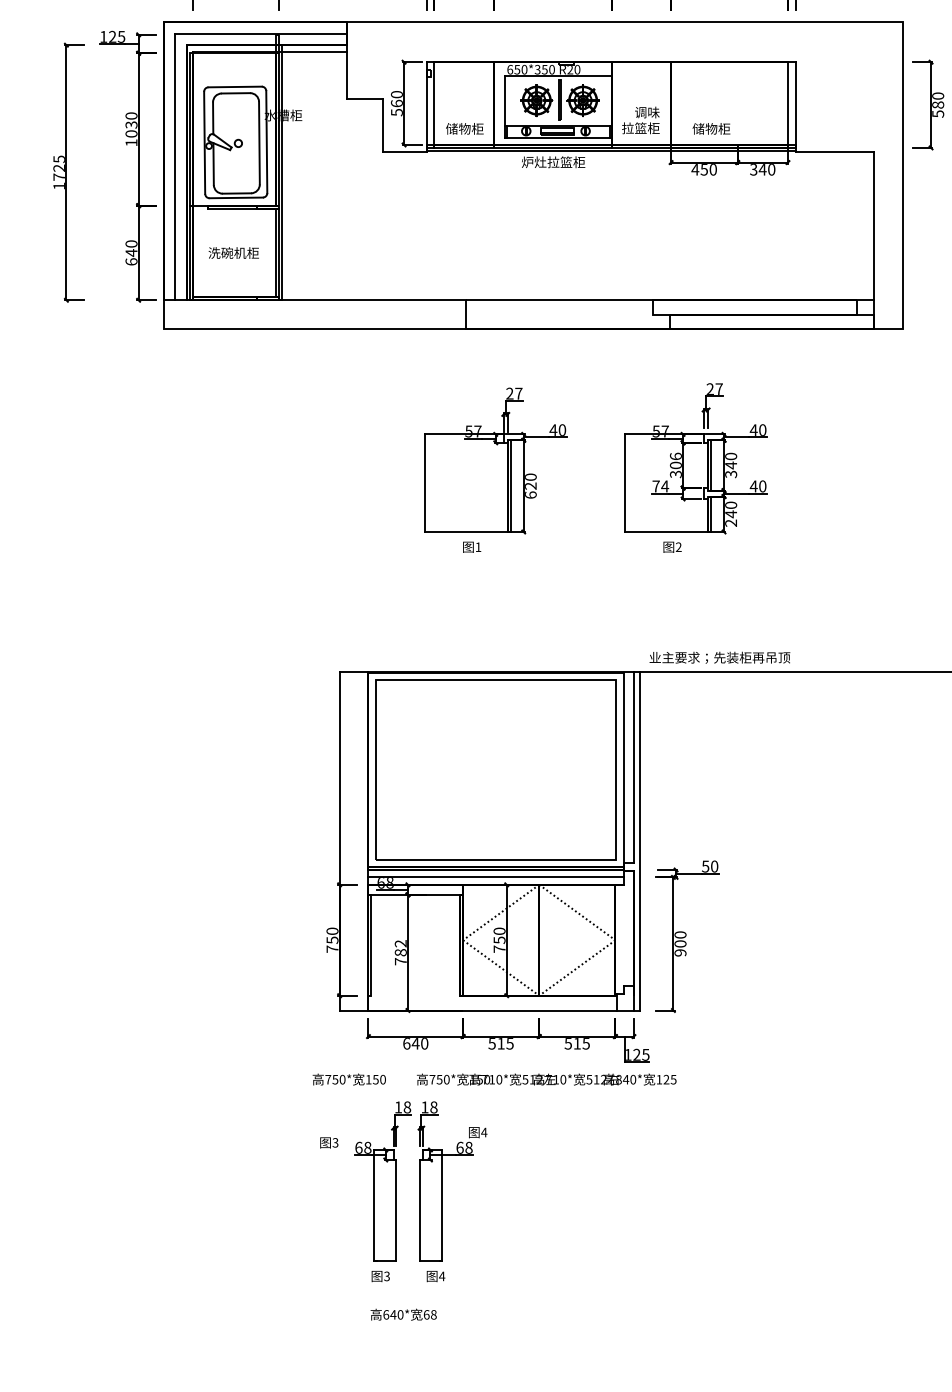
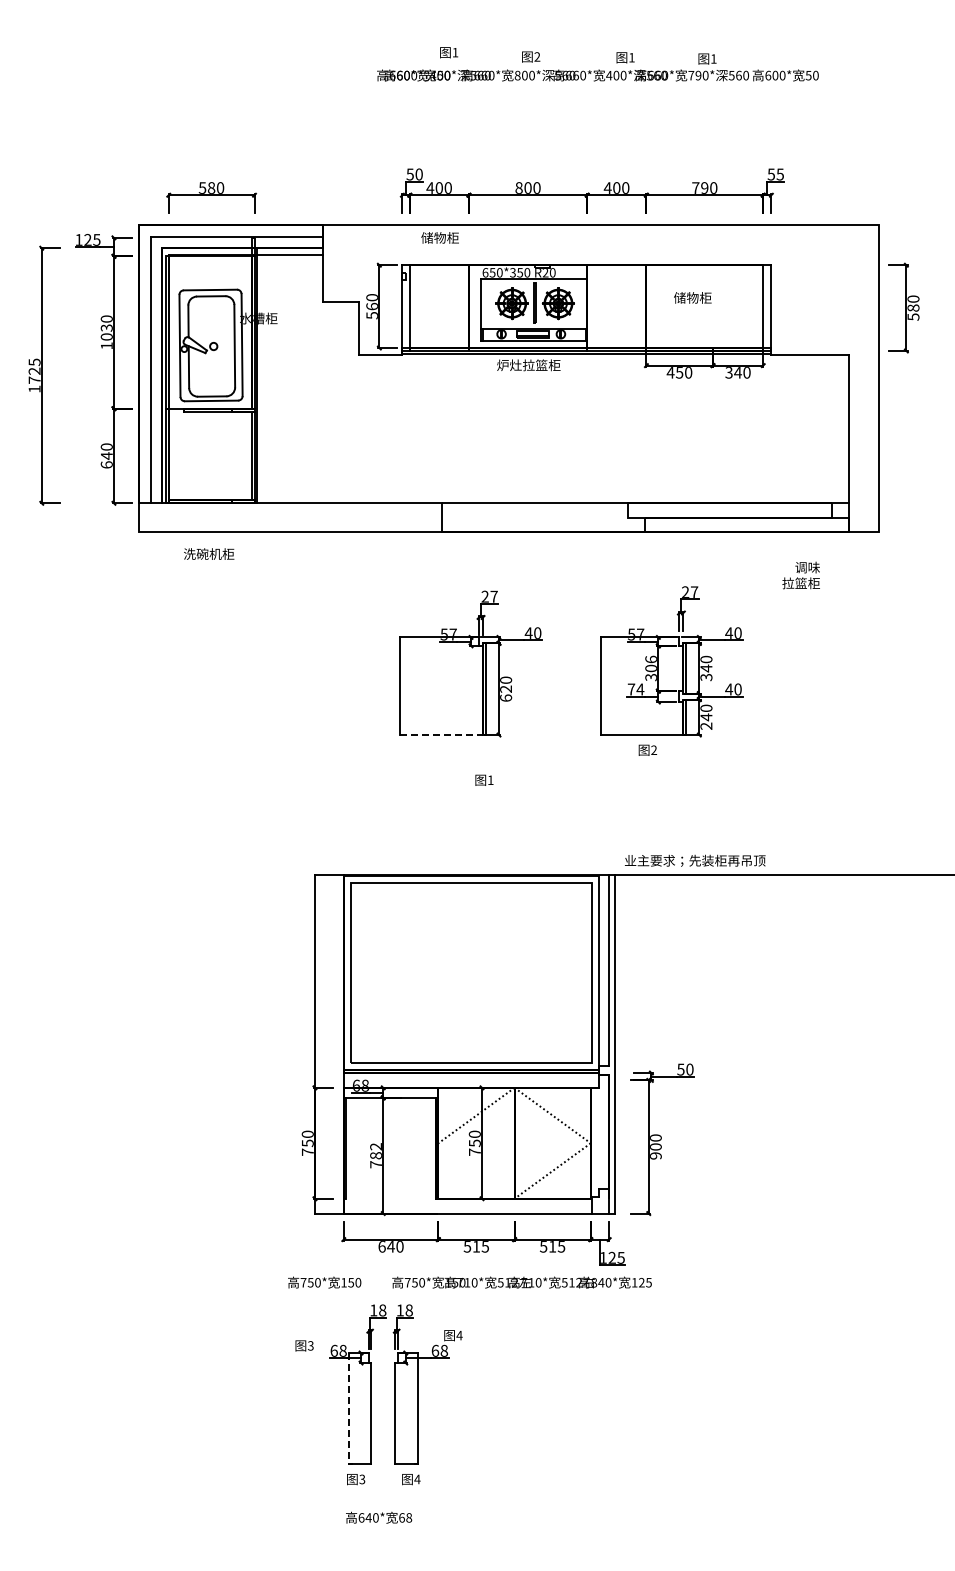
text: (640, 120) -> (800, 575), moved
text: (464, 128) -> (439, 237), moved
text: (711, 128) -> (692, 297), moved
text: (234, 252) -> (209, 553), moved
line: (467, 532) -> (442, 735), solid -> dashed
text: (472, 546) -> (484, 779), moved
line: (495, 877) -> (470, 1080), removed
line: (501, 967) -> (476, 1170), removed
line: (374, 1205) -> (349, 1408), solid -> dashed

